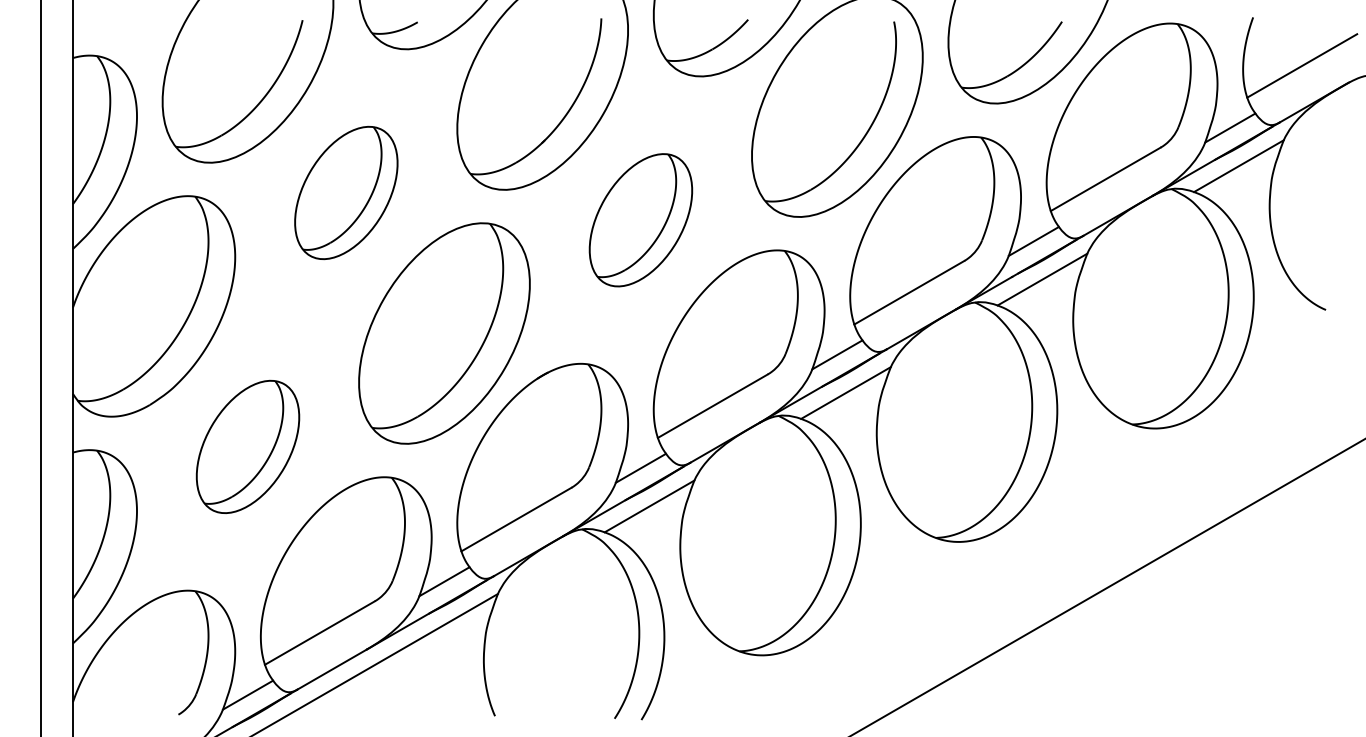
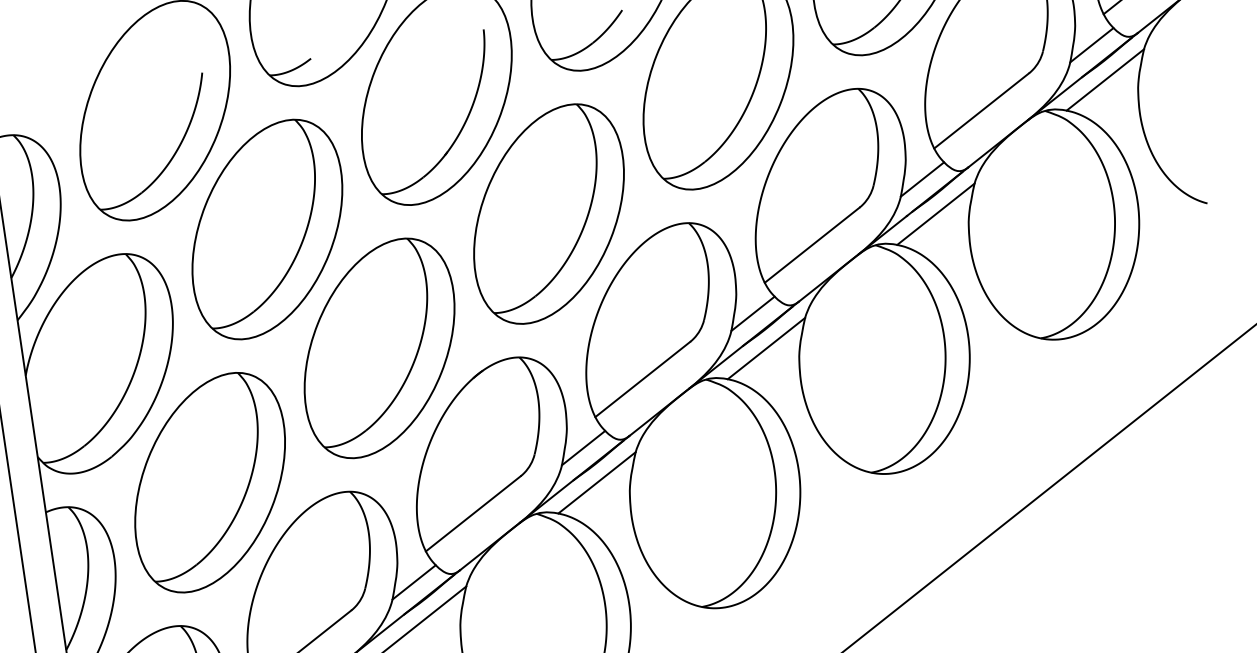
part: (346, 192) -> (267, 229), size x1.67
part: (640, 220) -> (548, 214), size x1.67
part: (247, 446) -> (209, 482), size x1.67

